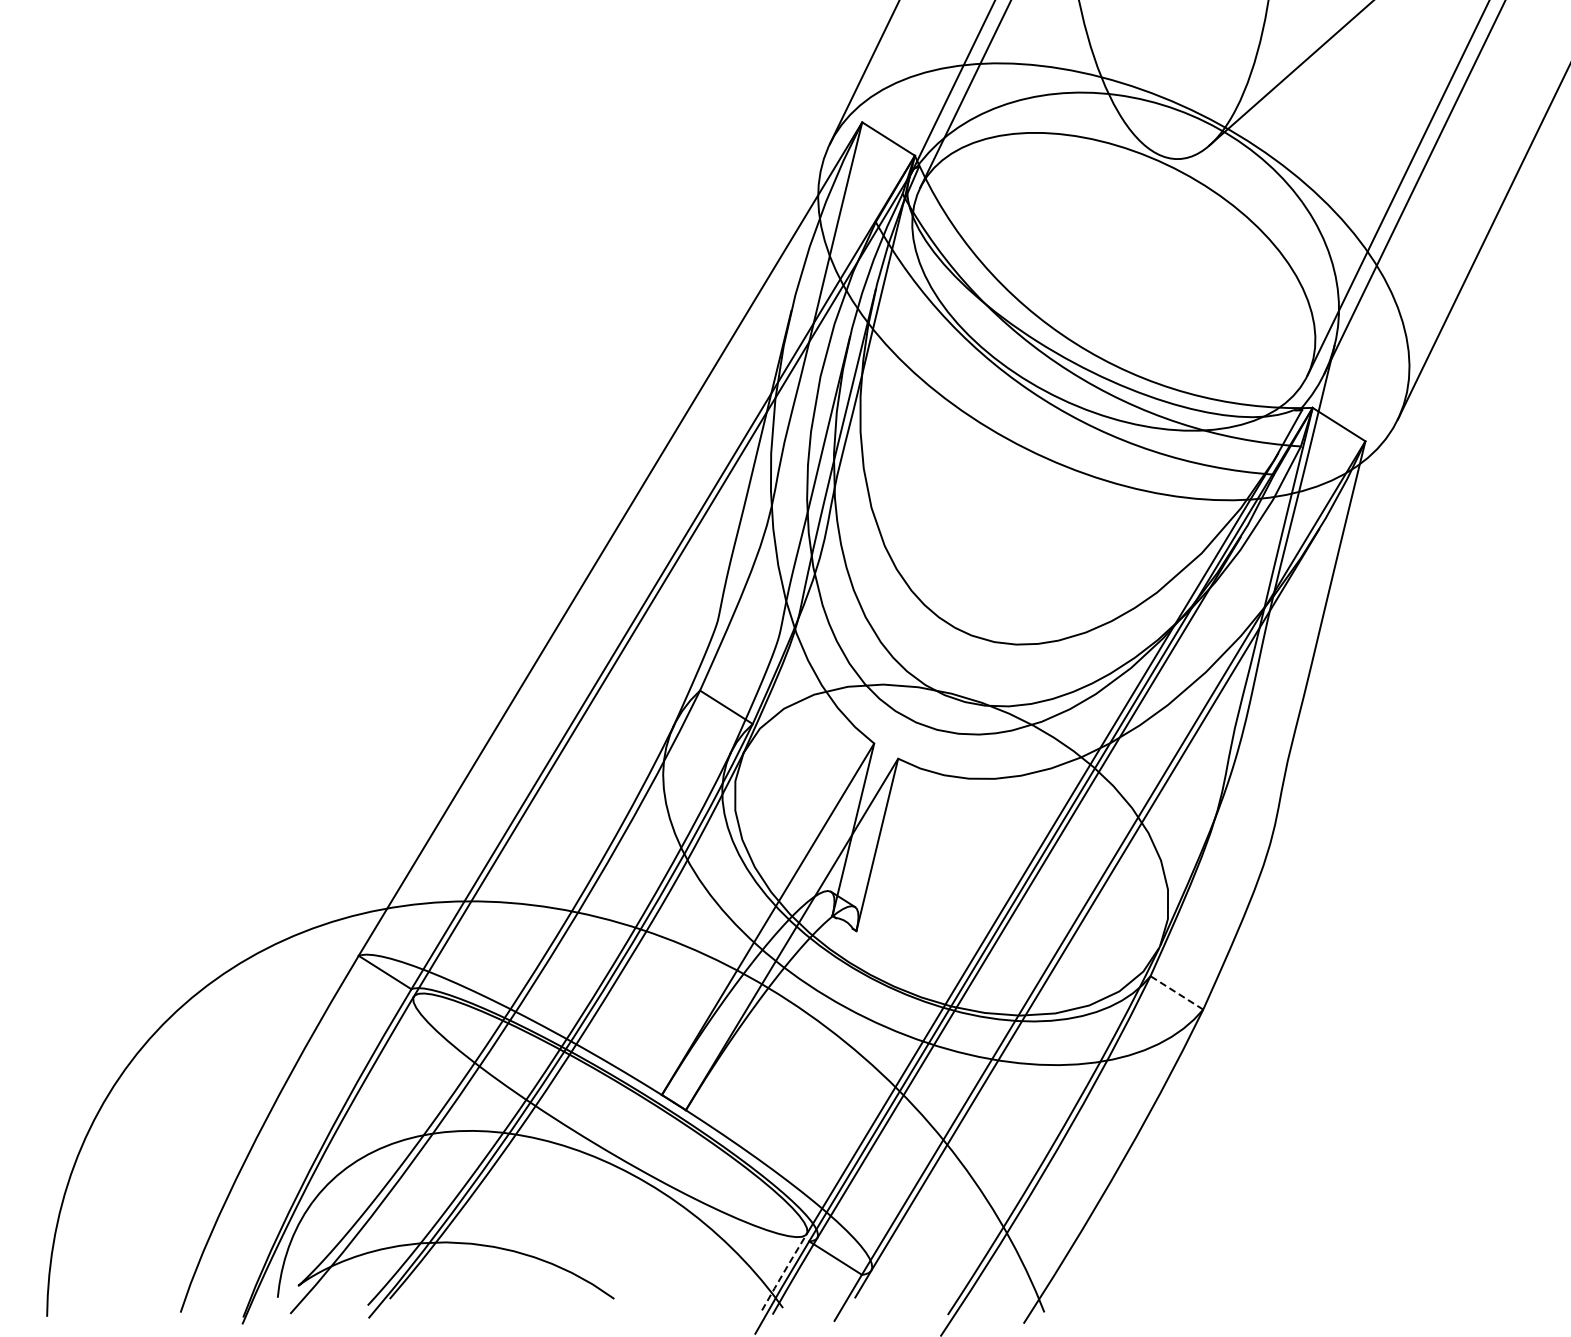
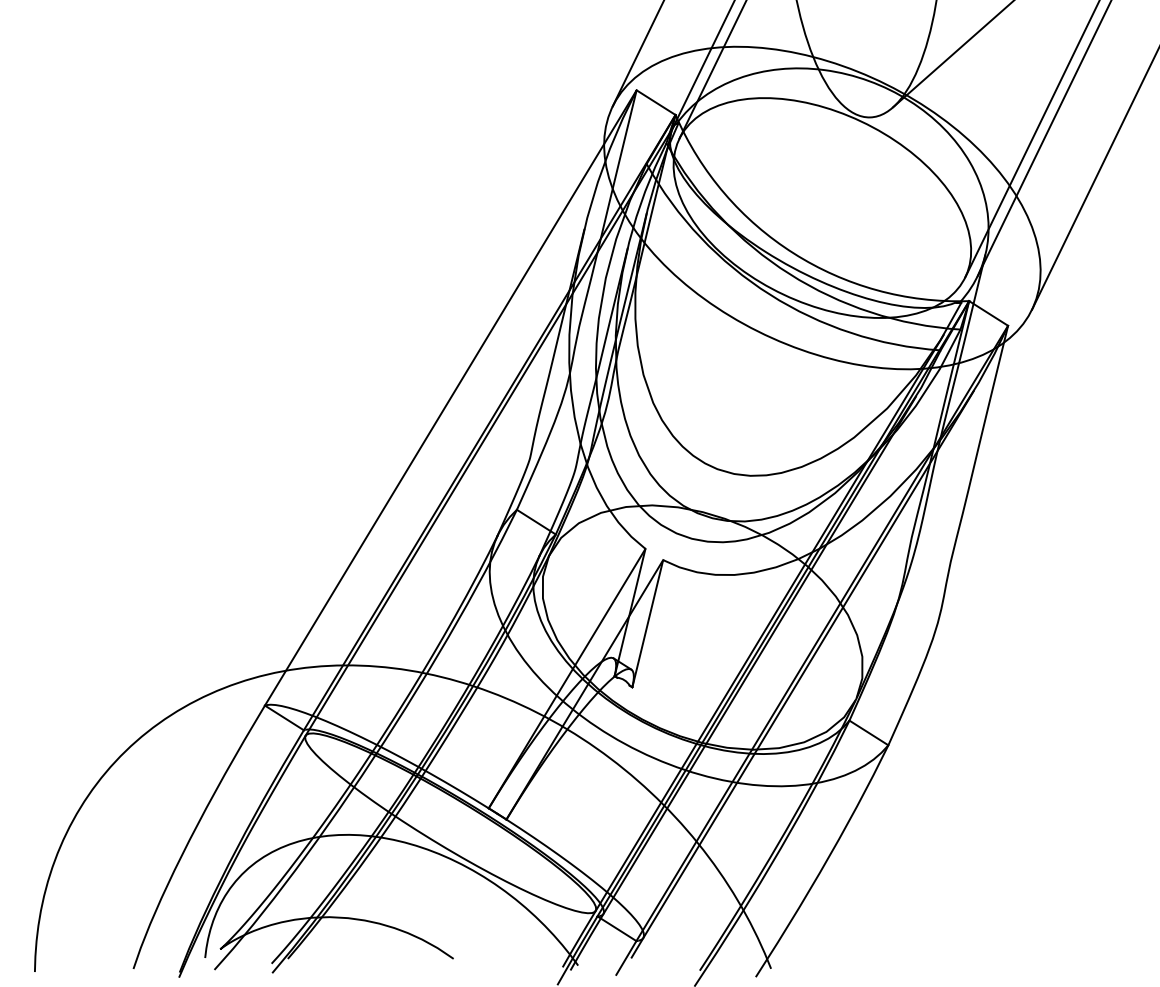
line: (1176, 992) -> (868, 732), dashed -> solid
line: (784, 1272) -> (579, 939), dashed -> solid

